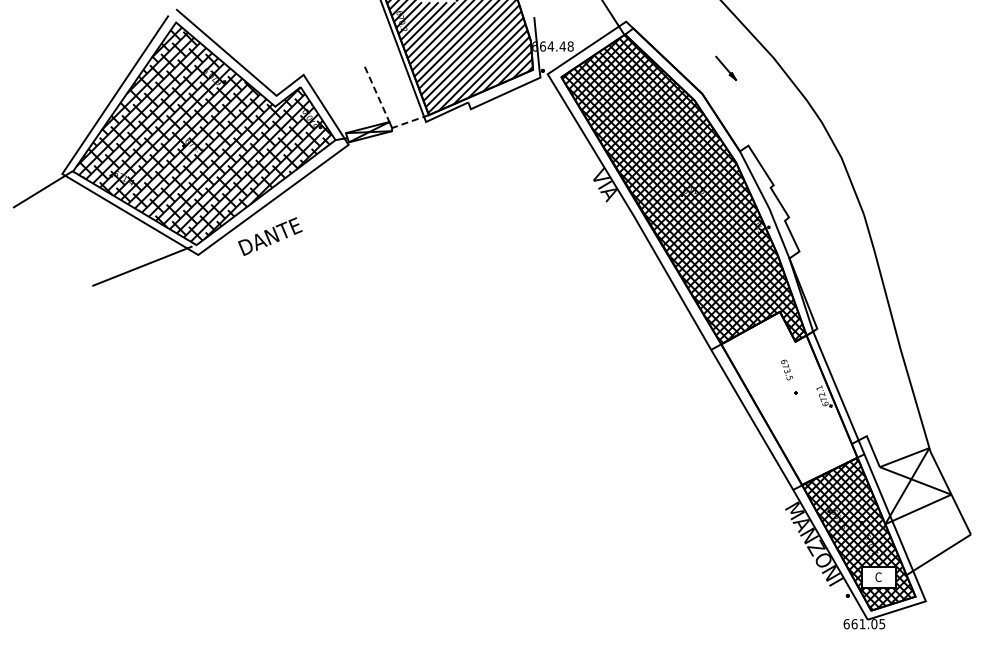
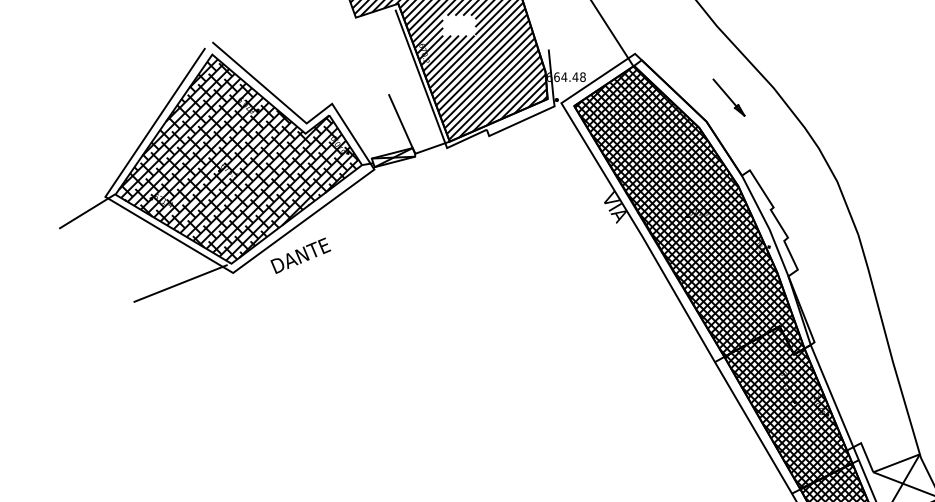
part: (725, 68) -> (728, 97), size x1.67
line: (386, 114) -> (409, 141), dashed -> solid
hatch: (789, 398) -> (788, 407), added

